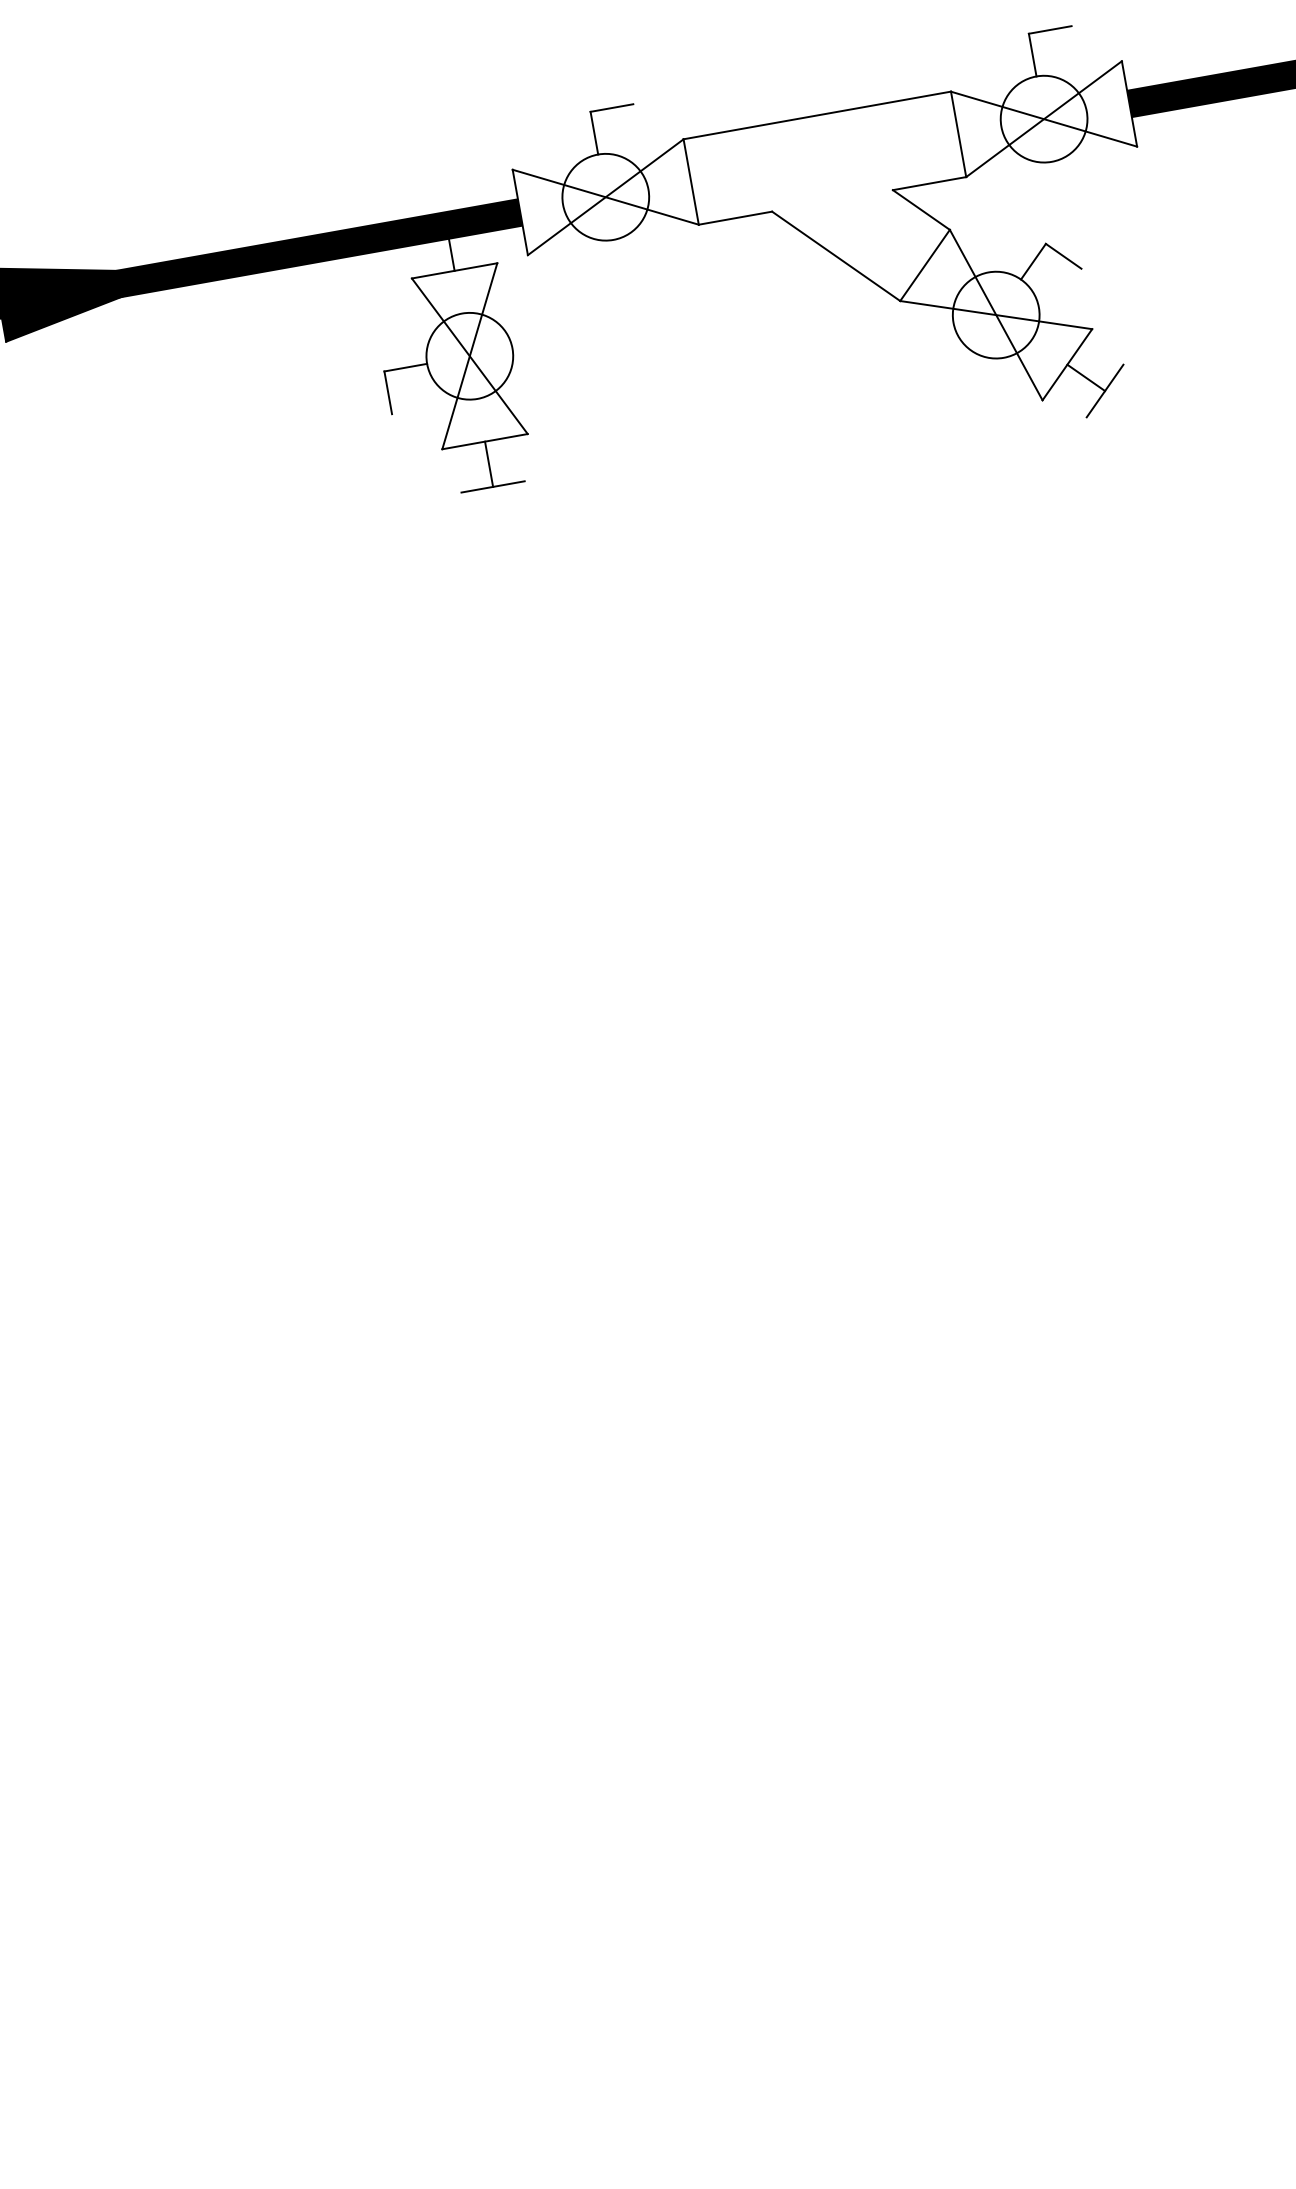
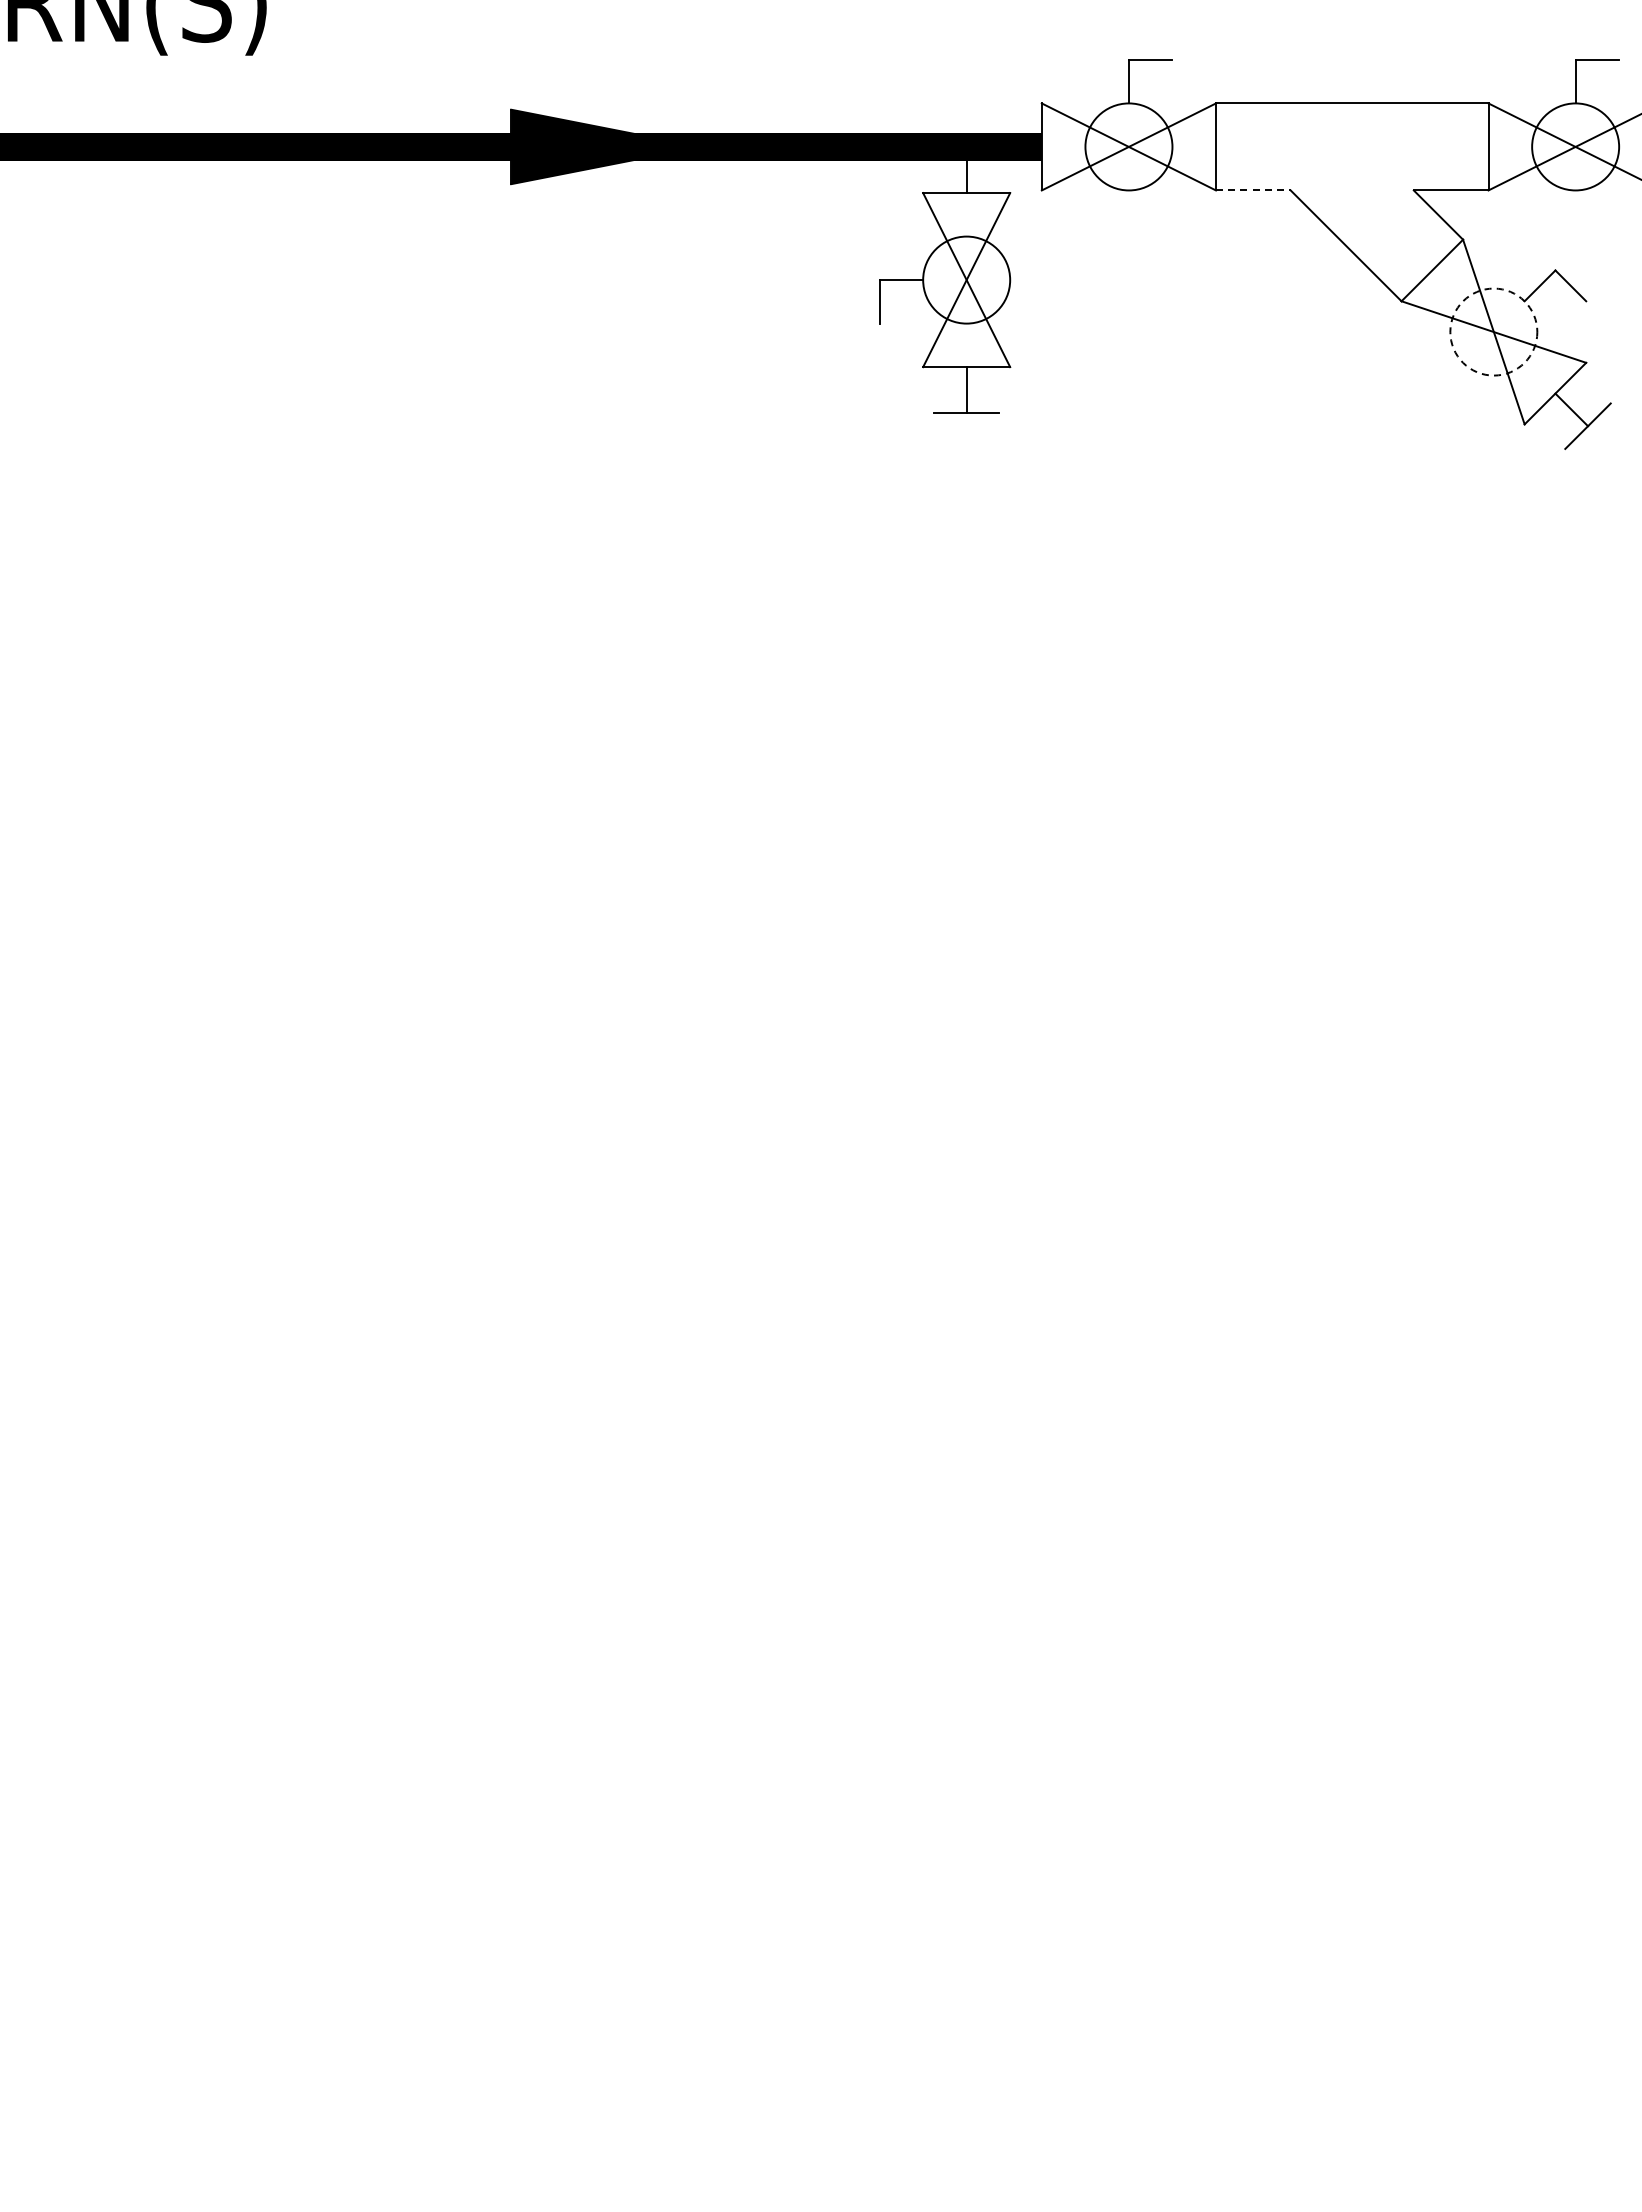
line: (735, 218) -> (1253, 190), solid -> dashed
circle: (995, 314) -> (1493, 331), solid -> dashed

